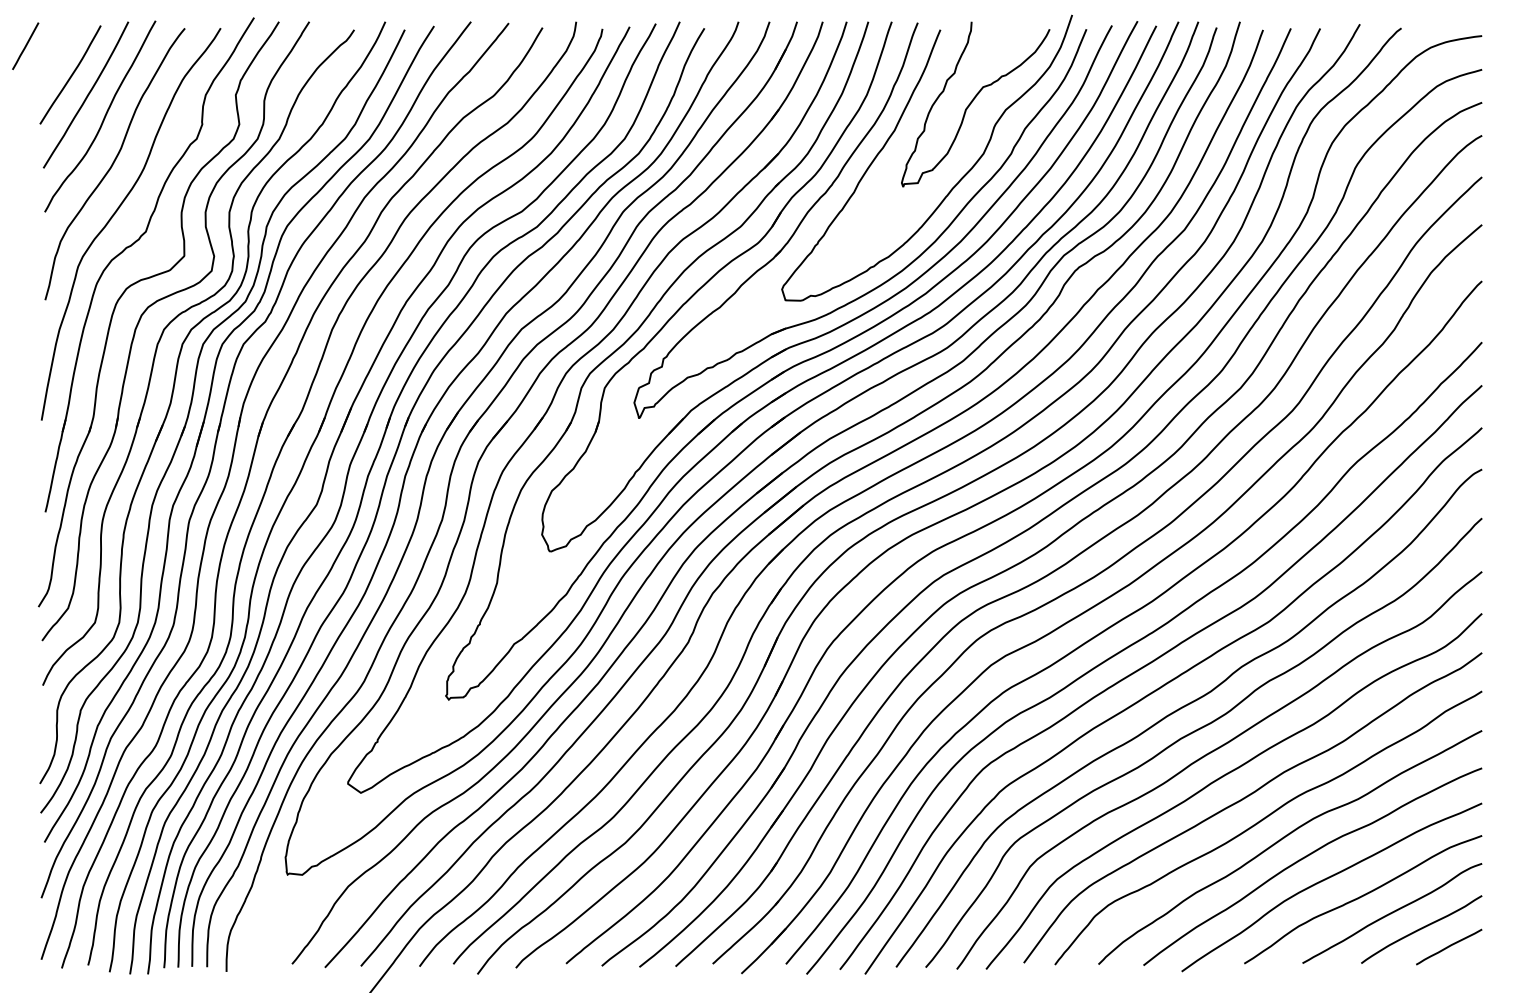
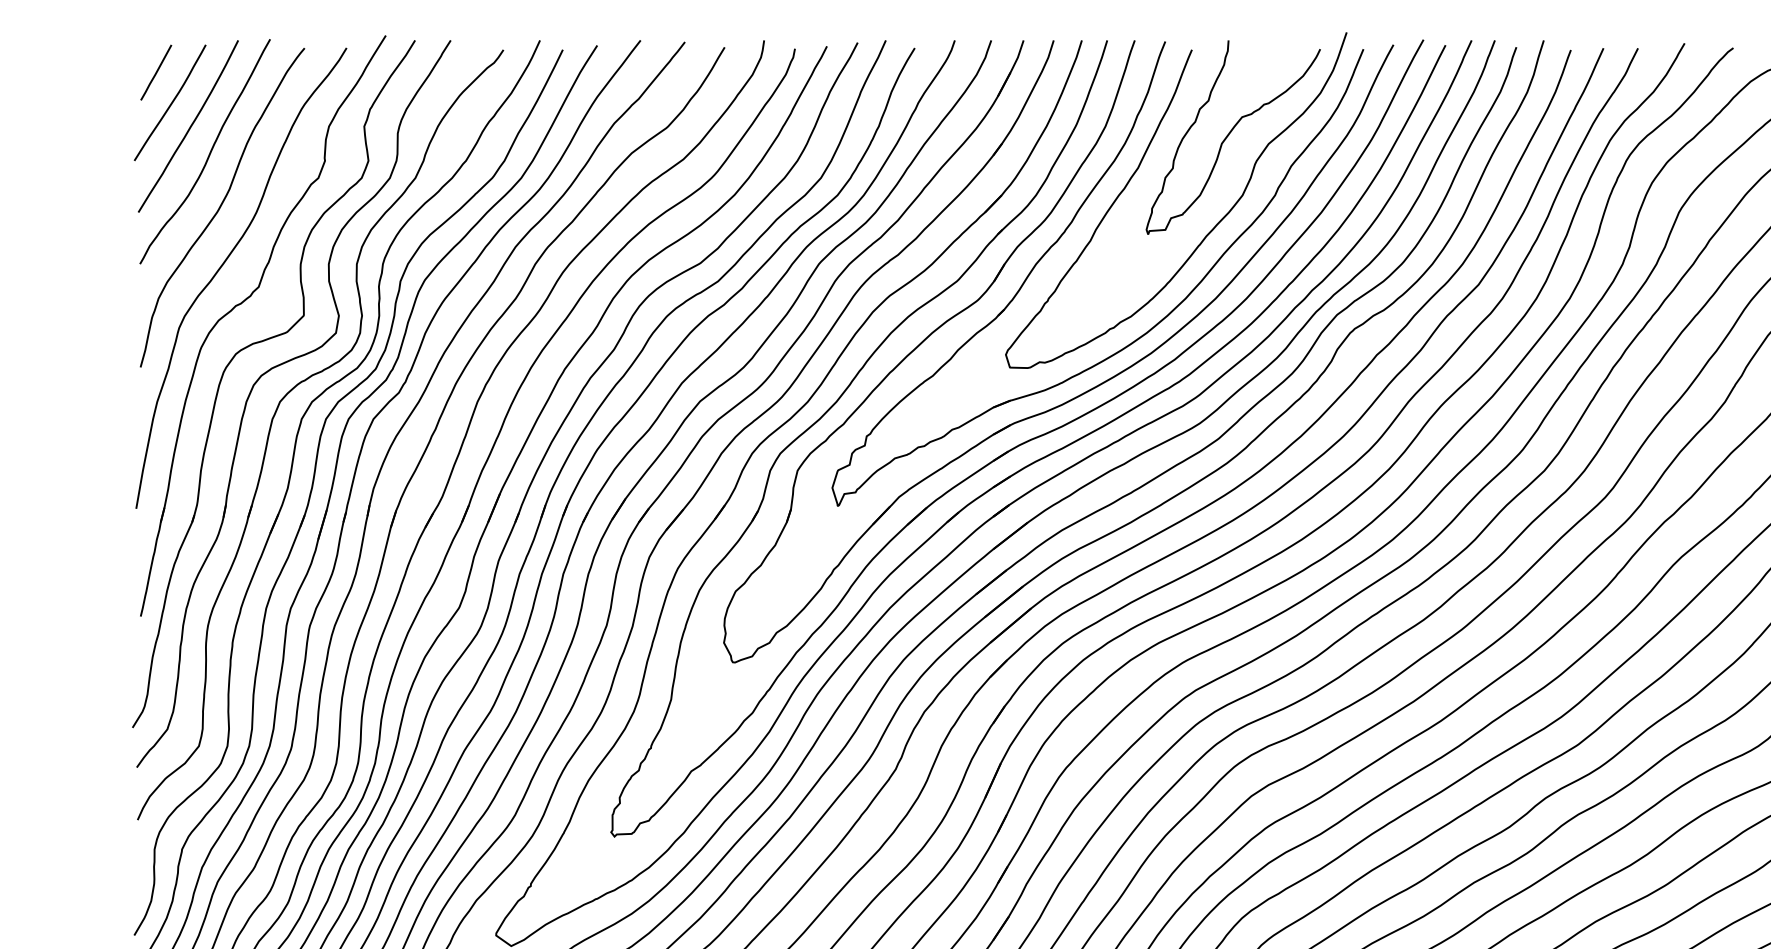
line: (25, 45) -> (156, 71), moved

